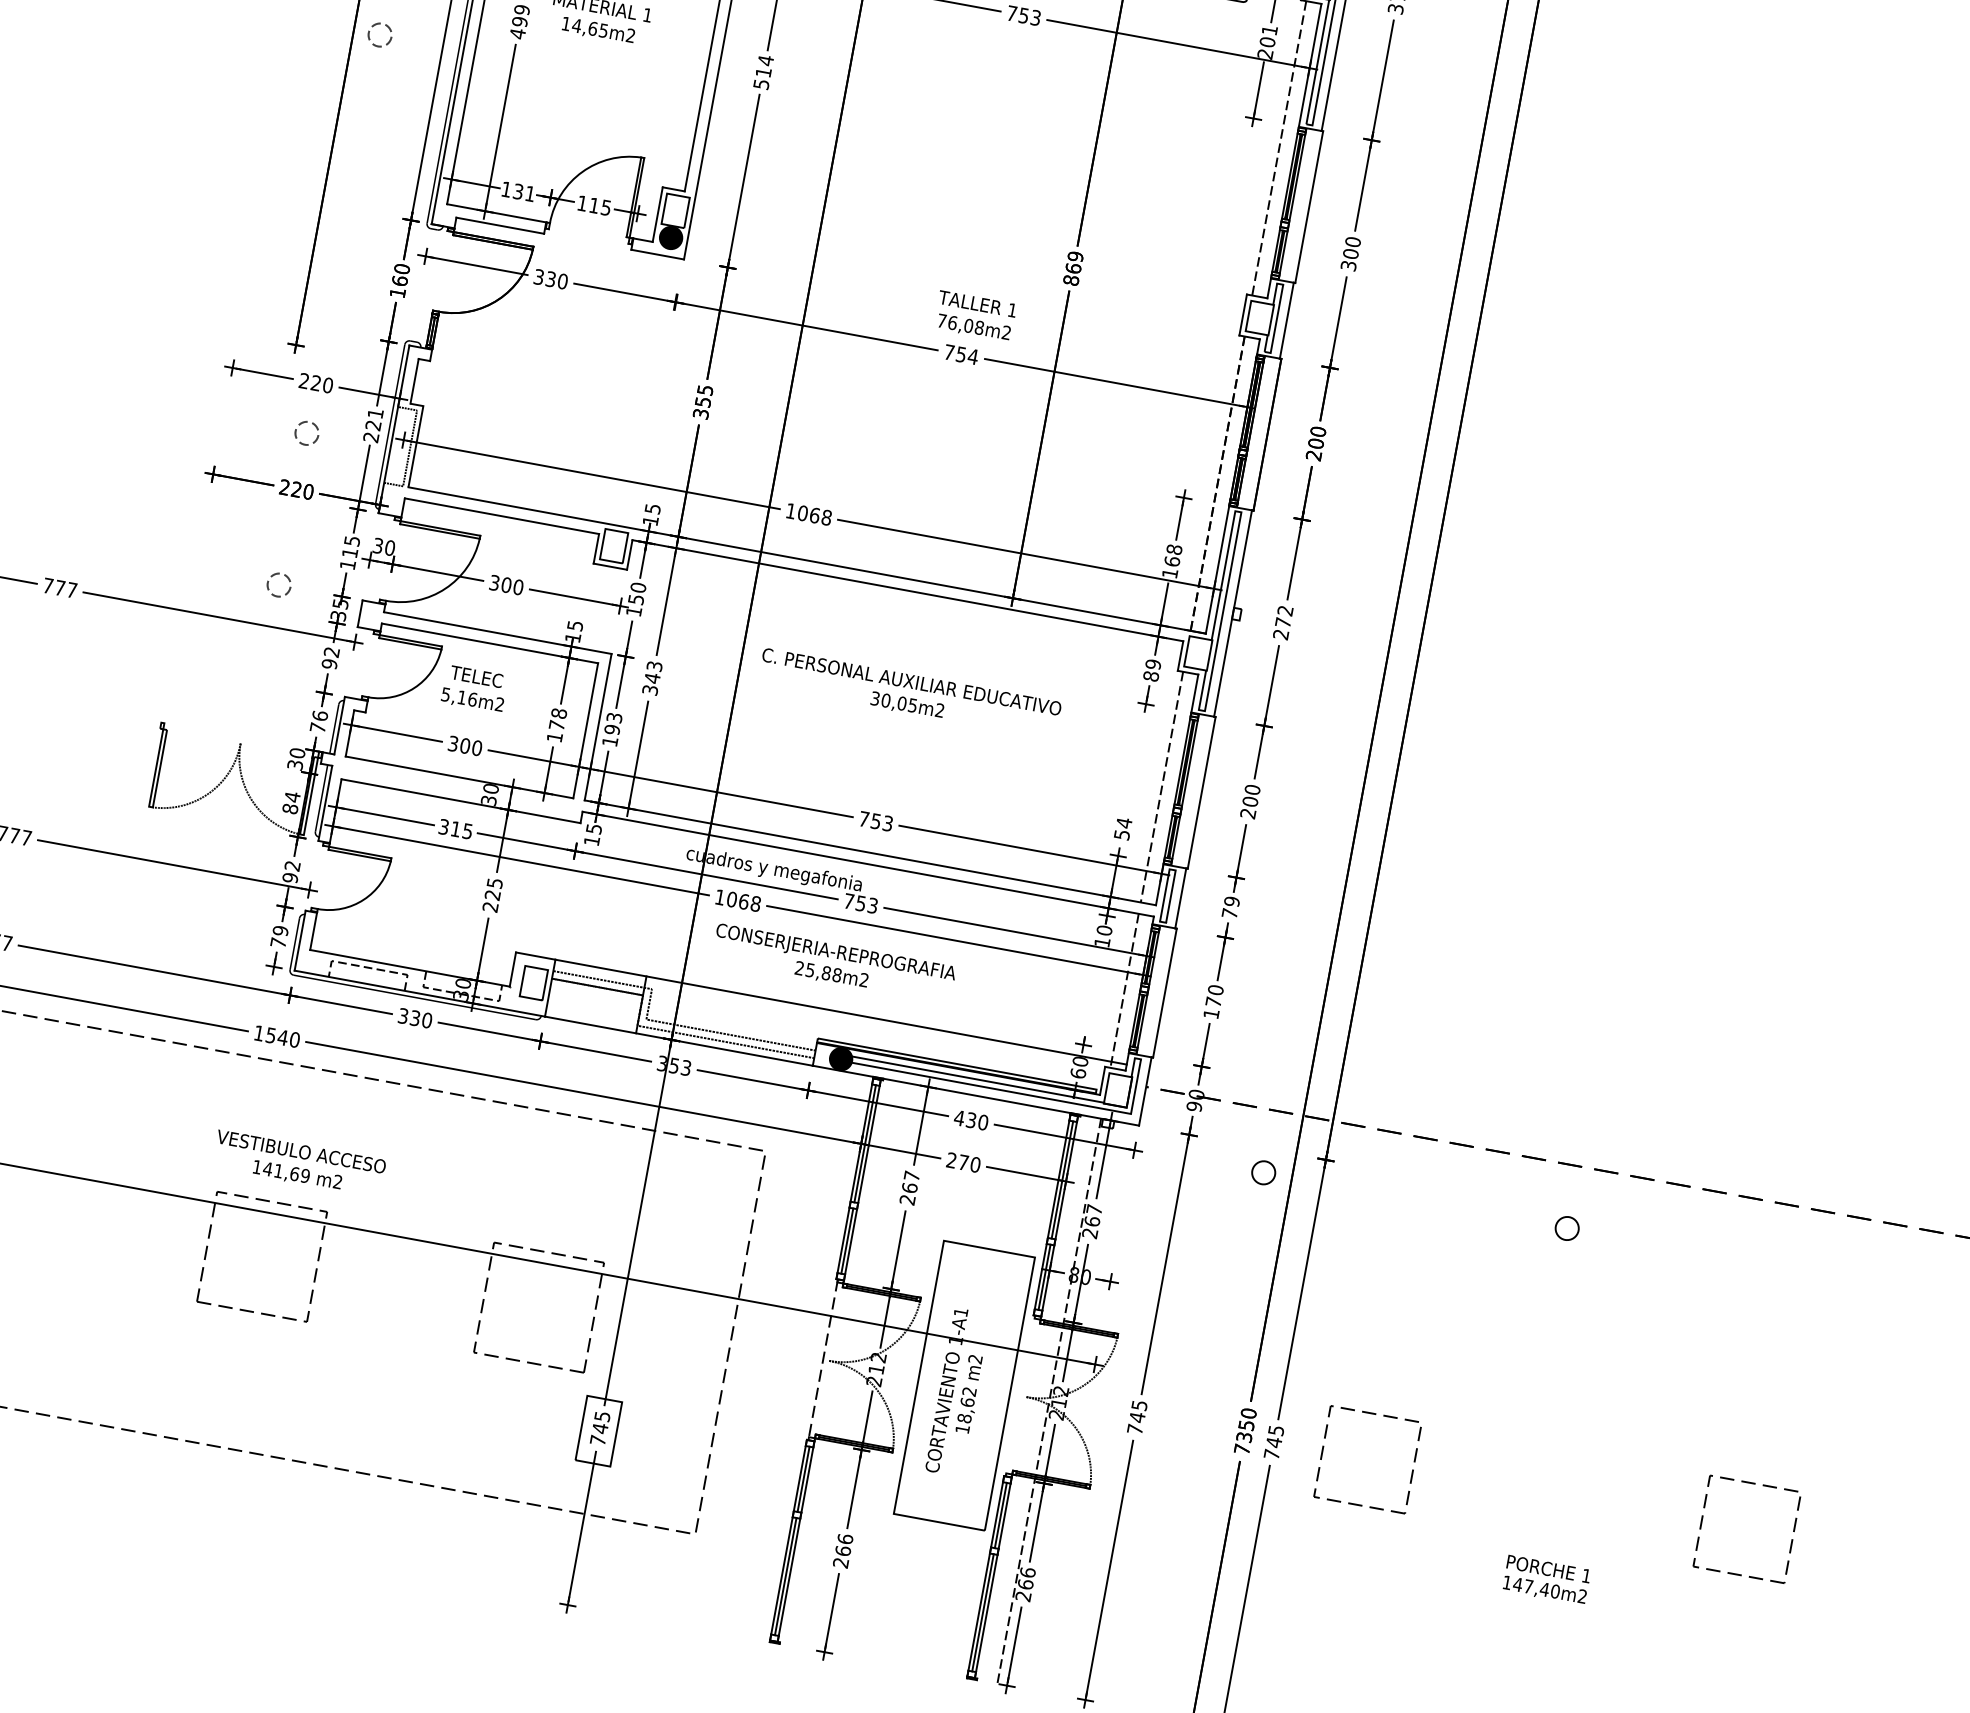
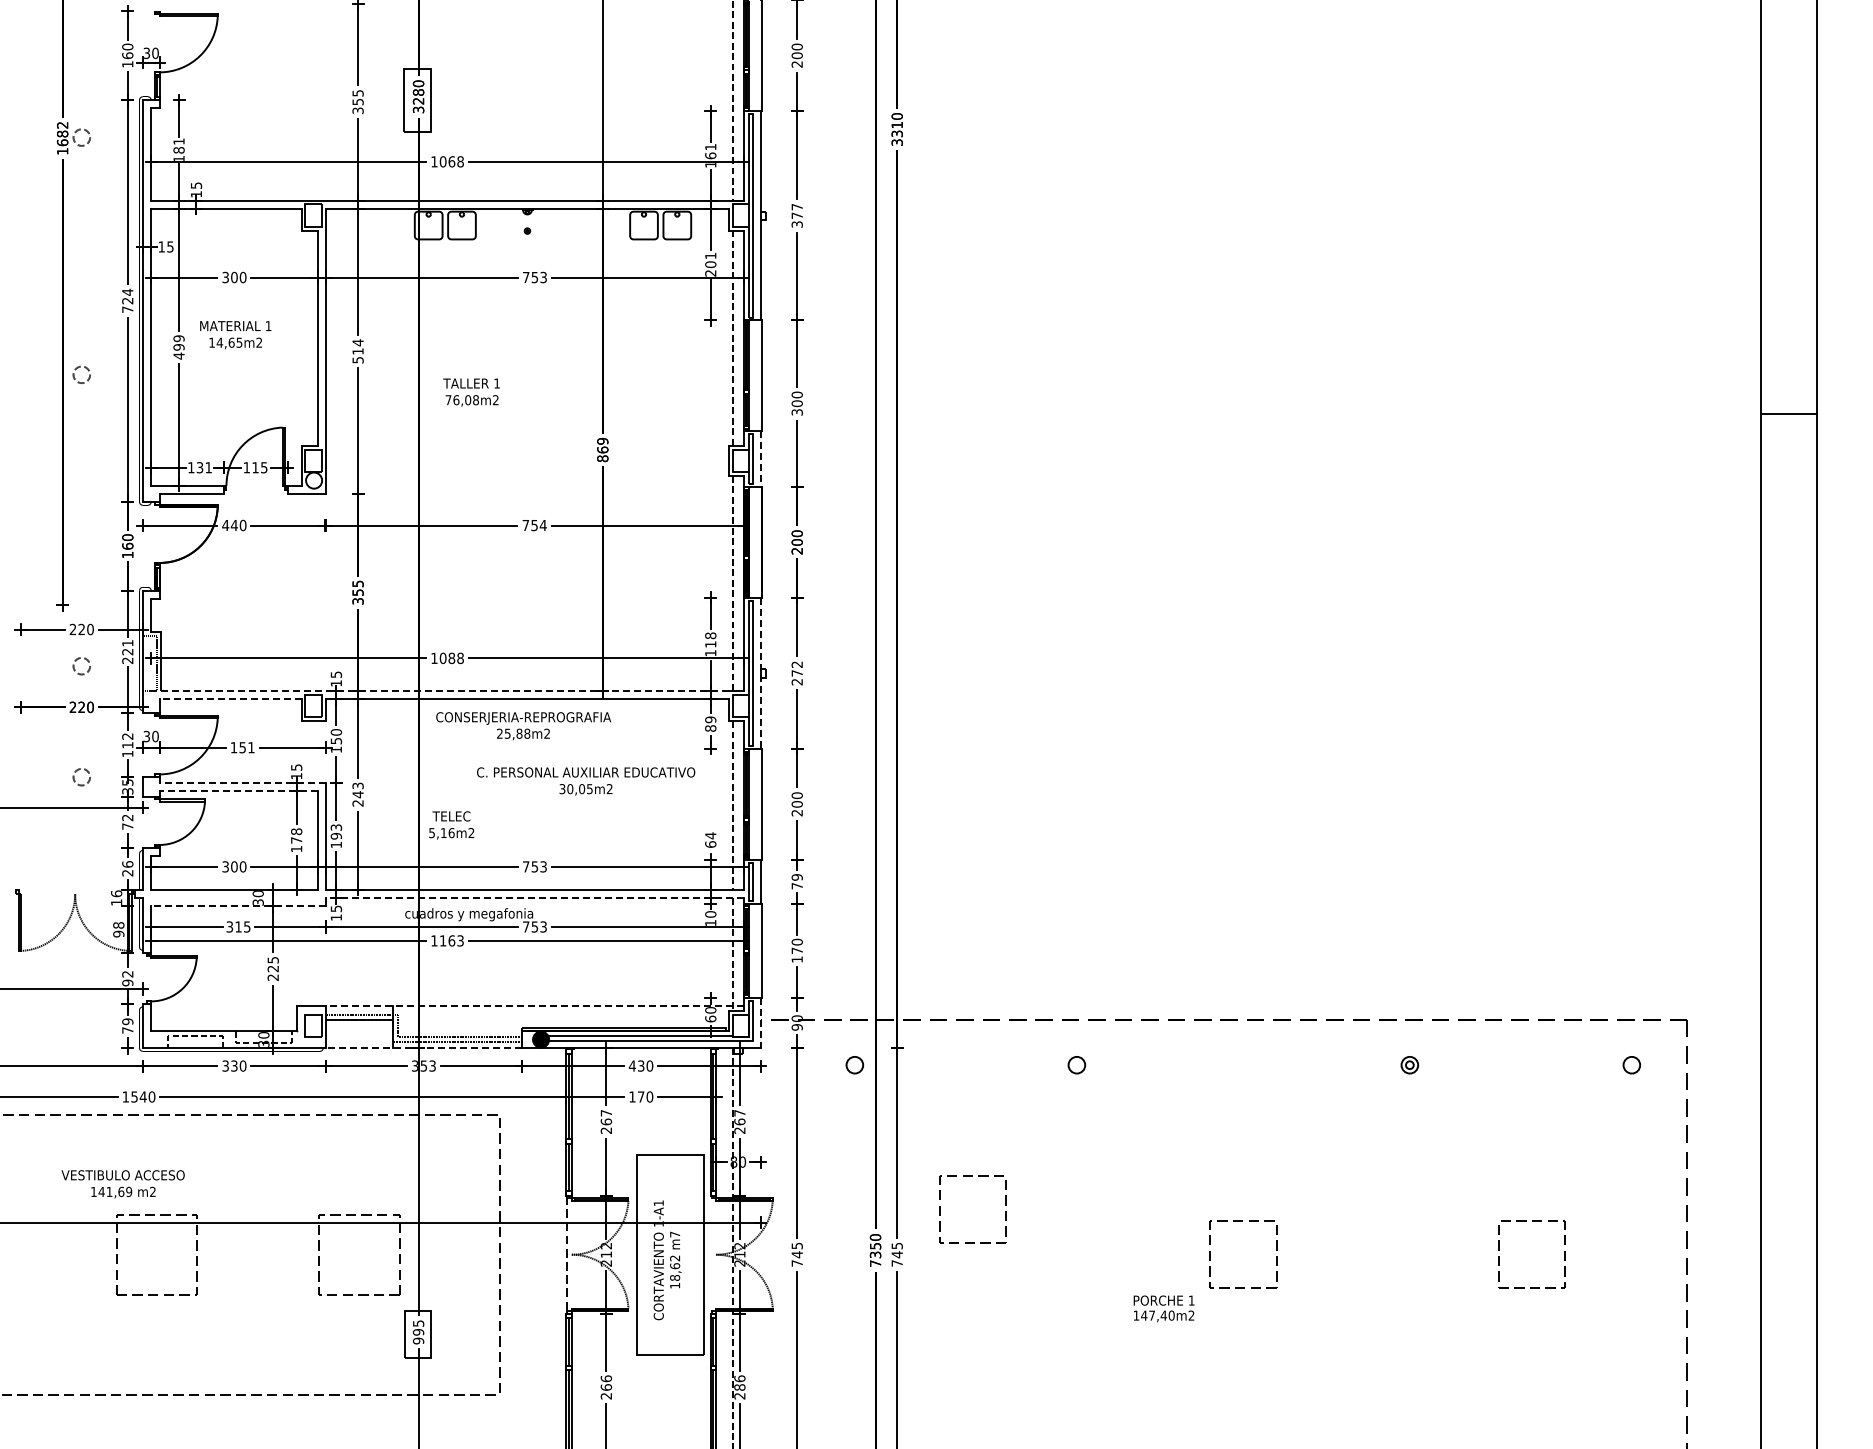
fill: (671, 237) -> (314, 480), removed
text: (544, 278) -> (229, 525), 330 -> 440
text: (975, 316) -> (471, 392), moved
line: (1286, 321) -> (760, 459), solid -> dashed
text: (814, 514) -> (451, 657), 1068 -> 1088
line: (501, 516) -> (230, 699), solid -> dashed
text: (351, 540) -> (127, 736), 115 -> 112
line: (807, 560) -> (452, 691), solid -> dashed
text: (1171, 561) -> (710, 644), 168 -> 118
text: (506, 584) -> (242, 747), 300 -> 151
line: (1232, 613) -> (760, 673), solid -> dashed
line: (497, 632) -> (242, 782), solid -> dashed
line: (489, 643) -> (238, 791), solid -> dashed
text: (329, 663) -> (127, 826), 92 -> 72
text: (474, 689) -> (451, 825), moved
text: (650, 690) -> (358, 803), 343 -> 243
text: (910, 694) -> (586, 781), moved
text: (317, 728) -> (127, 873), 76 -> 26
text: (296, 758) -> (116, 897), 30 -> 16
line: (460, 801) -> (238, 906), solid -> dashed
text: (291, 802) -> (118, 929), 84 -> 98
text: (1121, 834) -> (710, 844), 54 -> 64
line: (867, 864) -> (534, 898), solid -> dashed
text: (743, 901) -> (451, 940), 1068 -> 1163
text: (833, 964) -> (523, 726), moved
line: (840, 1012) -> (534, 1006), solid -> dashed
line: (678, 1041) -> (423, 1048), solid -> dashed
line: (1145, 1092) -> (760, 1023), solid -> dashed
text: (951, 1159) -> (632, 1096), 270 -> 170
text: (298, 1164) -> (122, 1184), moved
text: (976, 1359) -> (675, 1234), m2 -> m7
text: (599, 1434) -> (418, 1336), 745 -> 995
part: (1323, 1451) -> (940, 1209), moved
text: (1546, 1579) -> (1163, 1308), moved
text: (1025, 1584) -> (739, 1387), 266 -> 286

